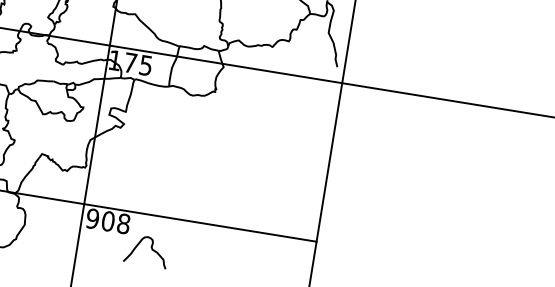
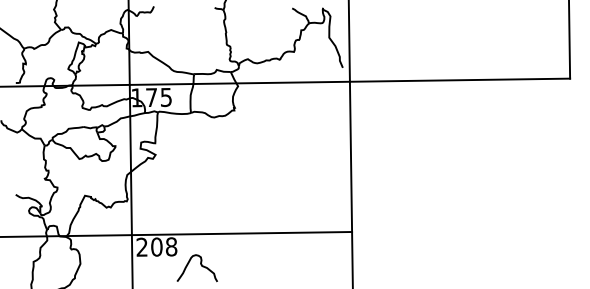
text: (92, 217) -> (141, 246), 908 -> 208

